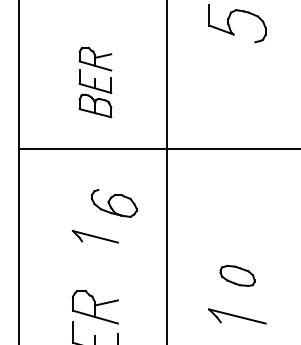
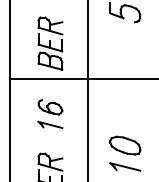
part: (95, 82) -> (50, 43), size x1.43
part: (114, 203) -> (50, 107), moved
part: (237, 275) -> (125, 145), size x1.67

